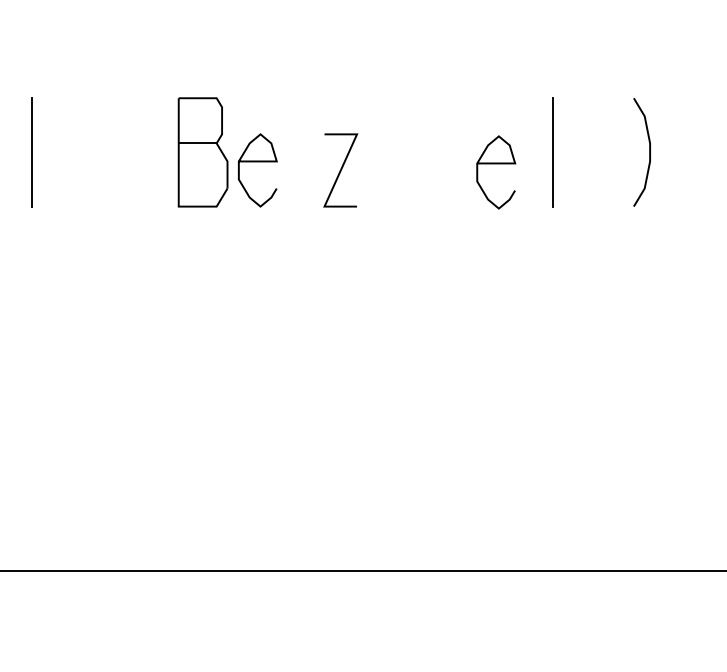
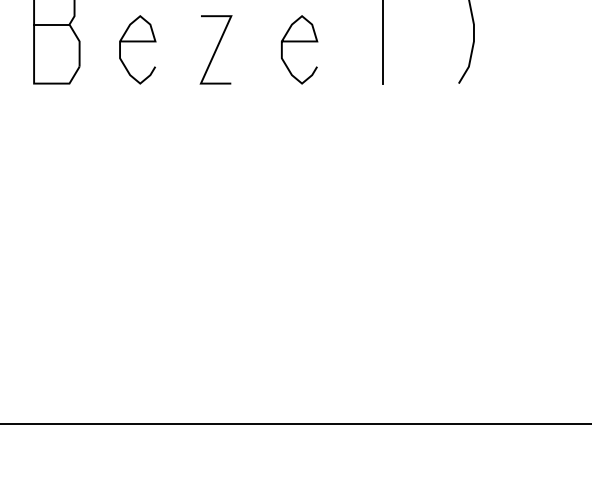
curve: (257, 162) -> (137, 42), moved
curve: (496, 164) -> (299, 42), moved
line: (340, 170) -> (215, 49), moved

